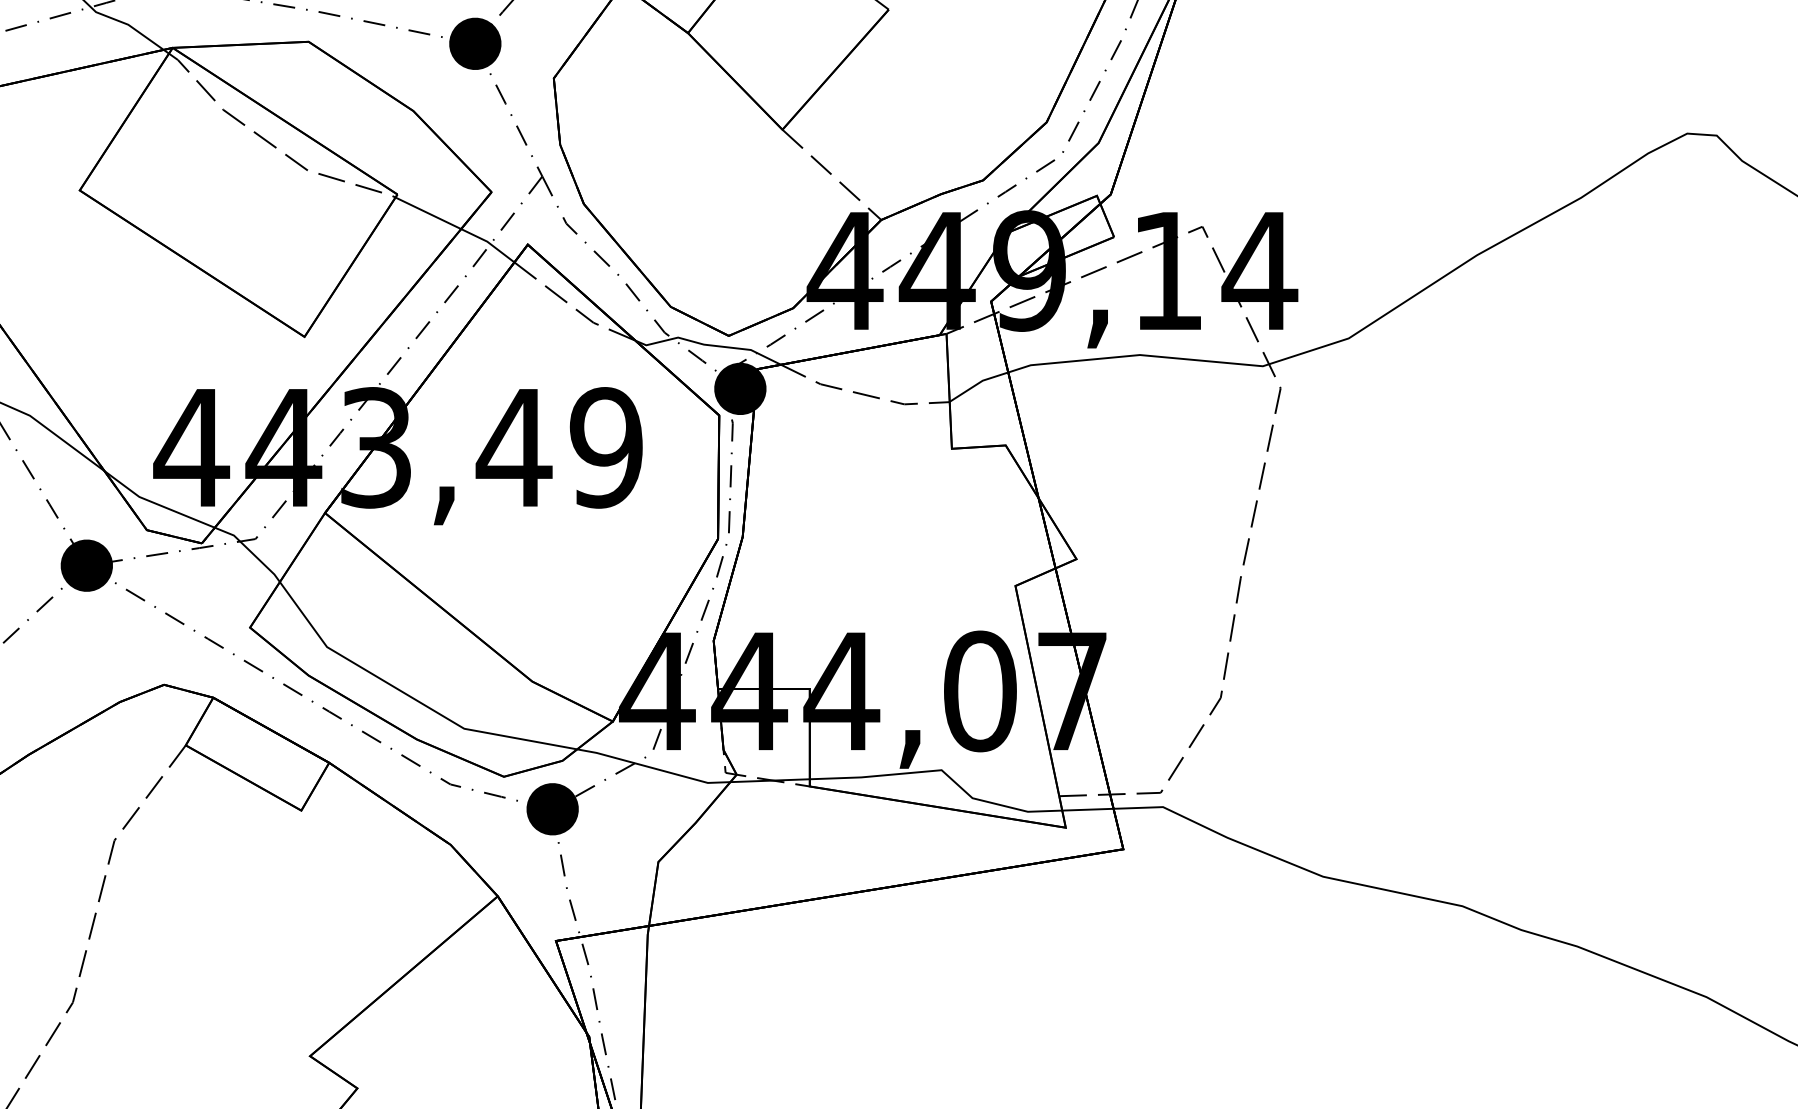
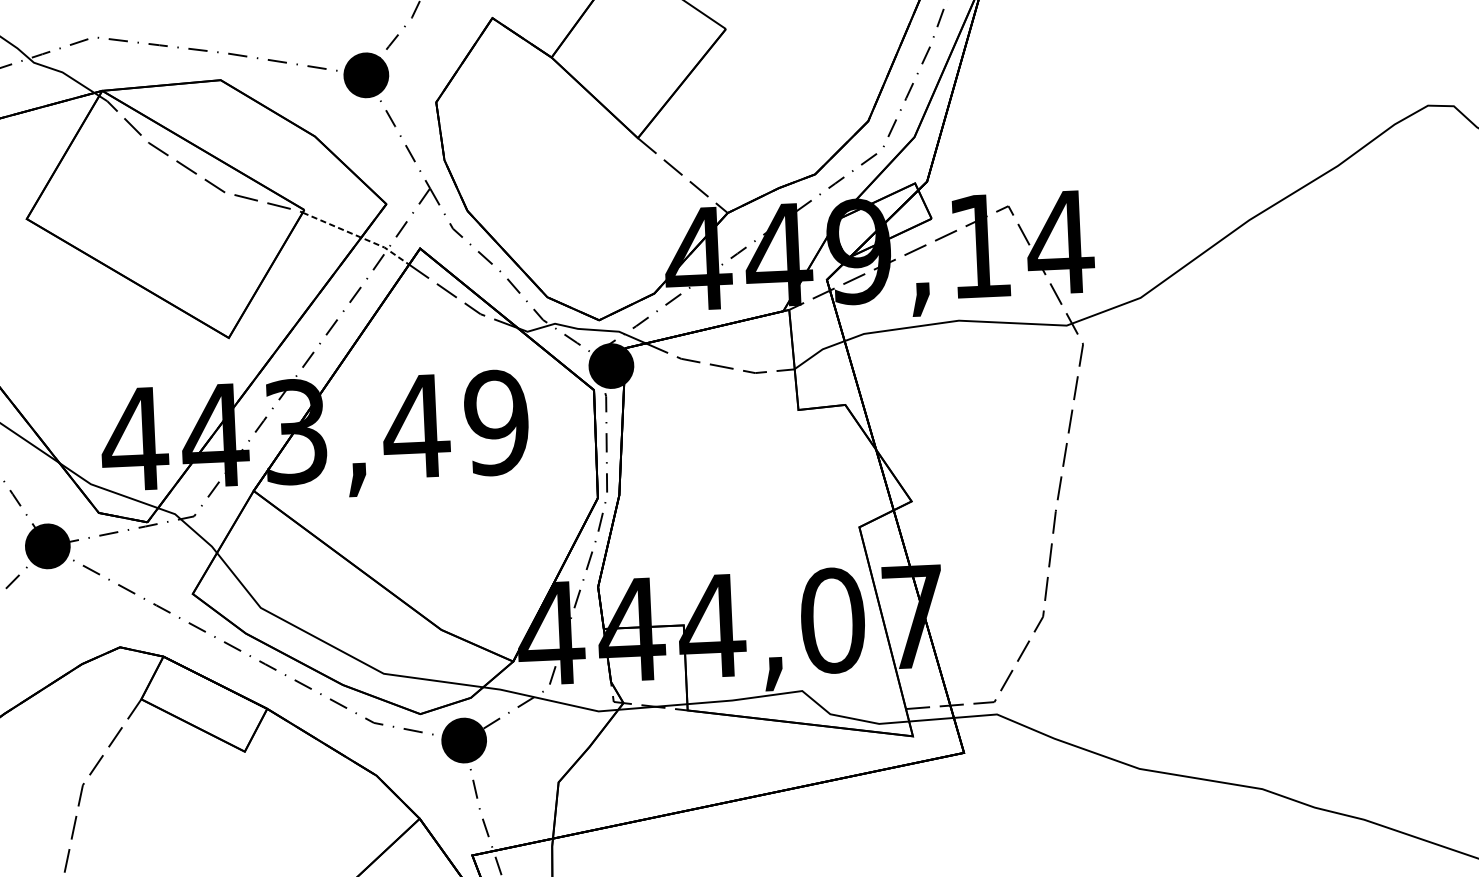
line: (457, 227) -> (358, 236), solid -> dashed

